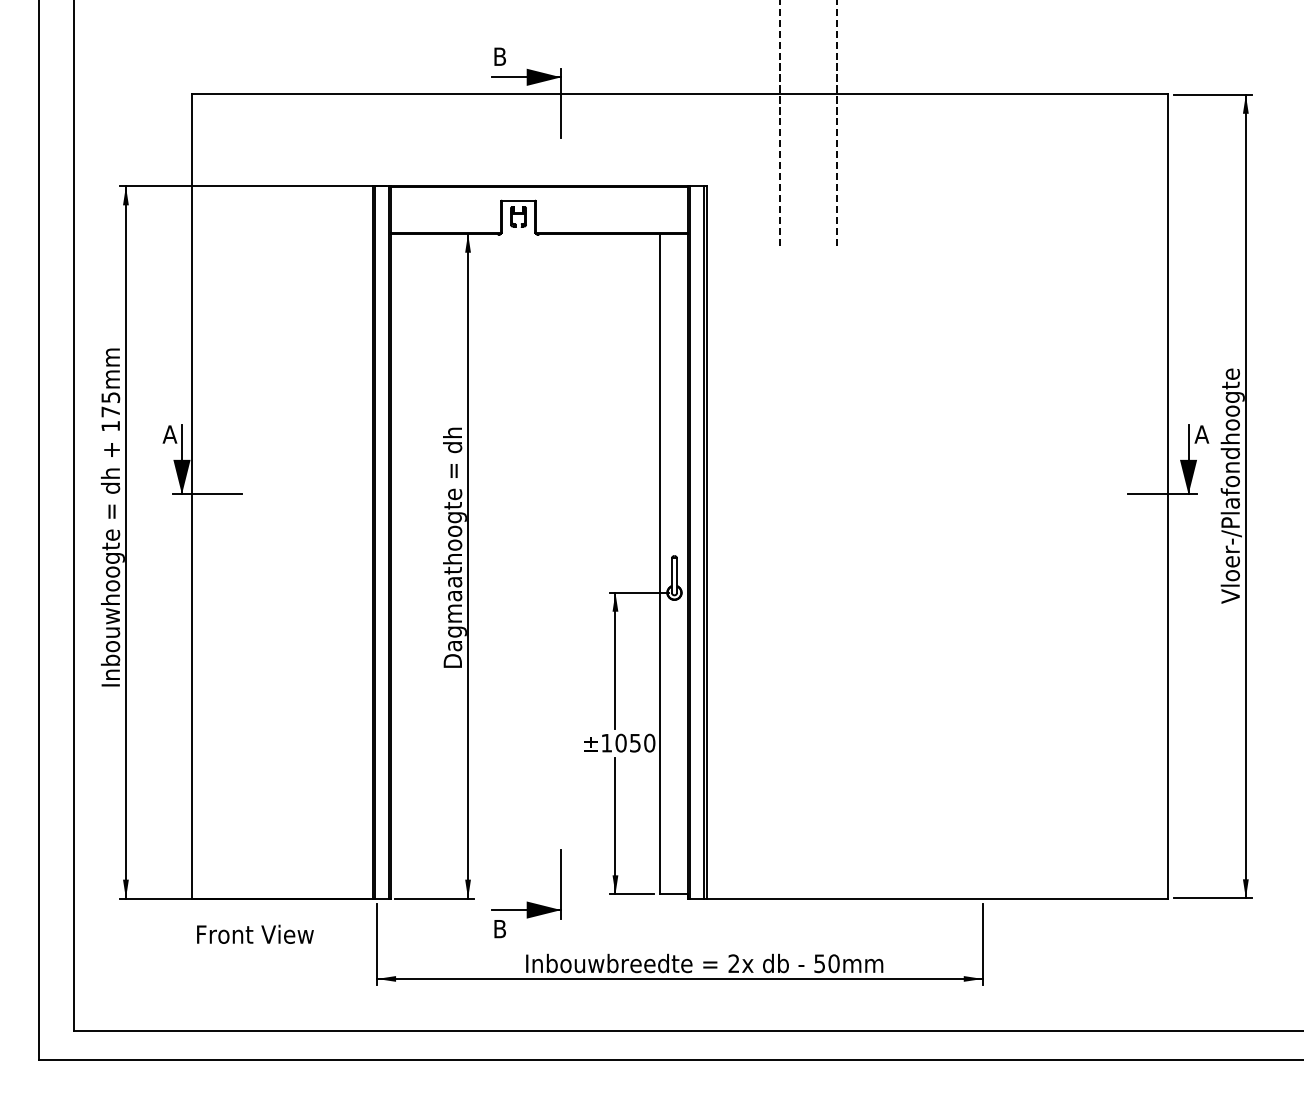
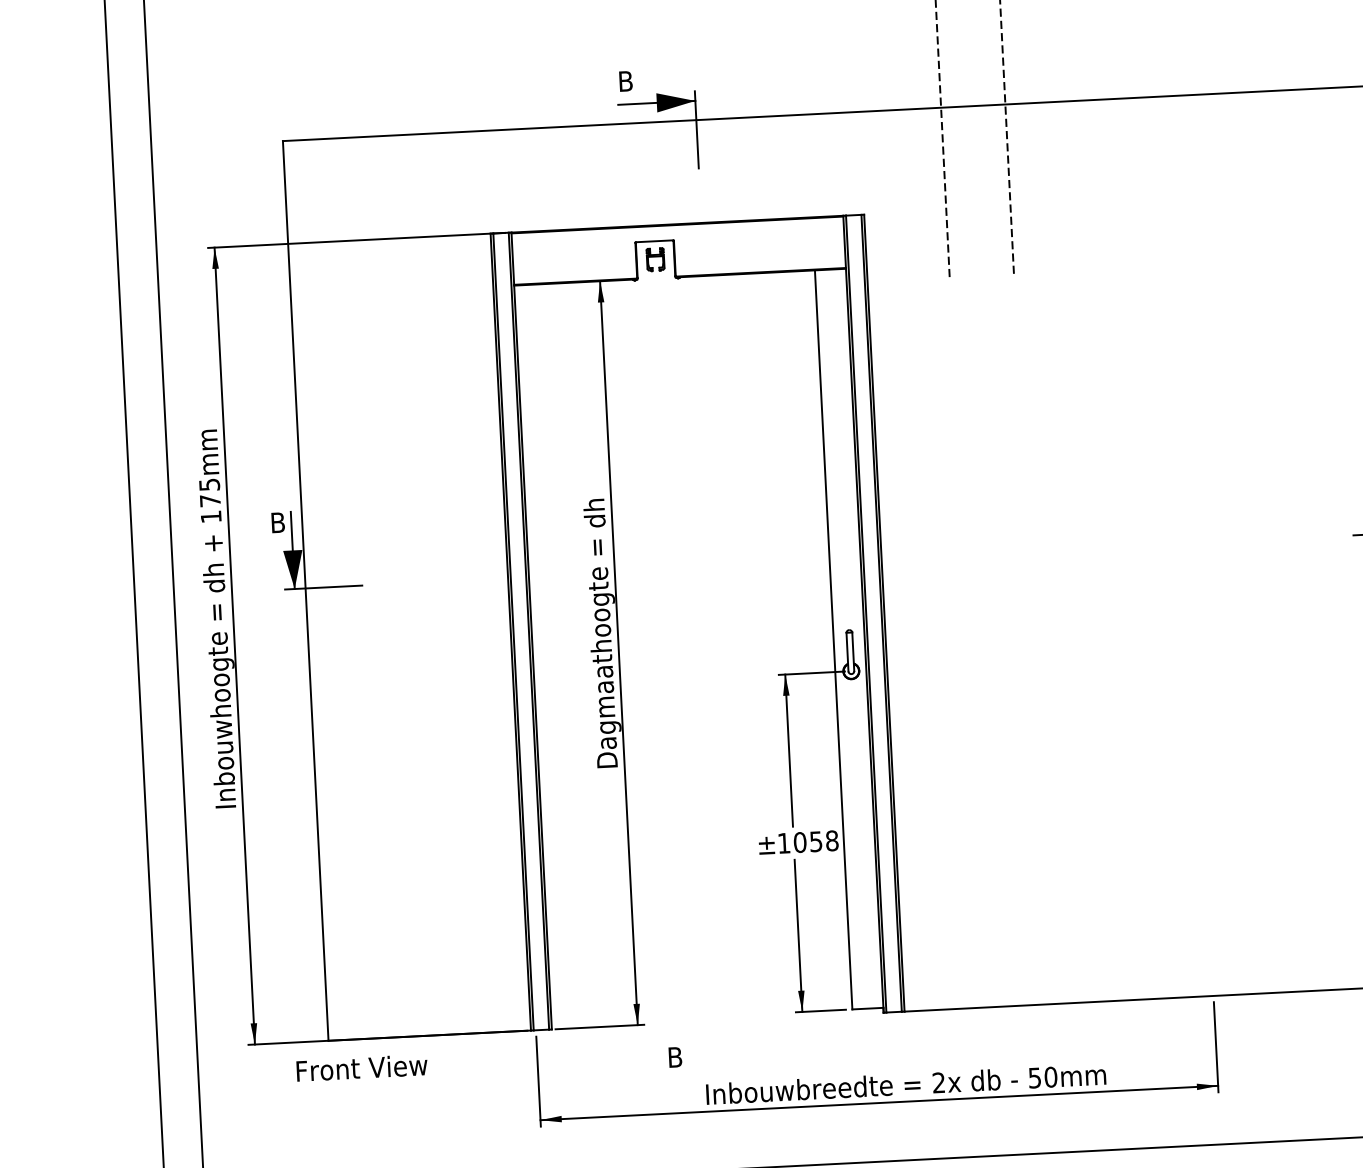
text: (169, 434) -> (277, 522), A -> B
text: (649, 743) -> (831, 841), 1050 -> 1058
part: (526, 901) -> (703, 1025), removed
text: (255, 933) -> (362, 1066), moved

